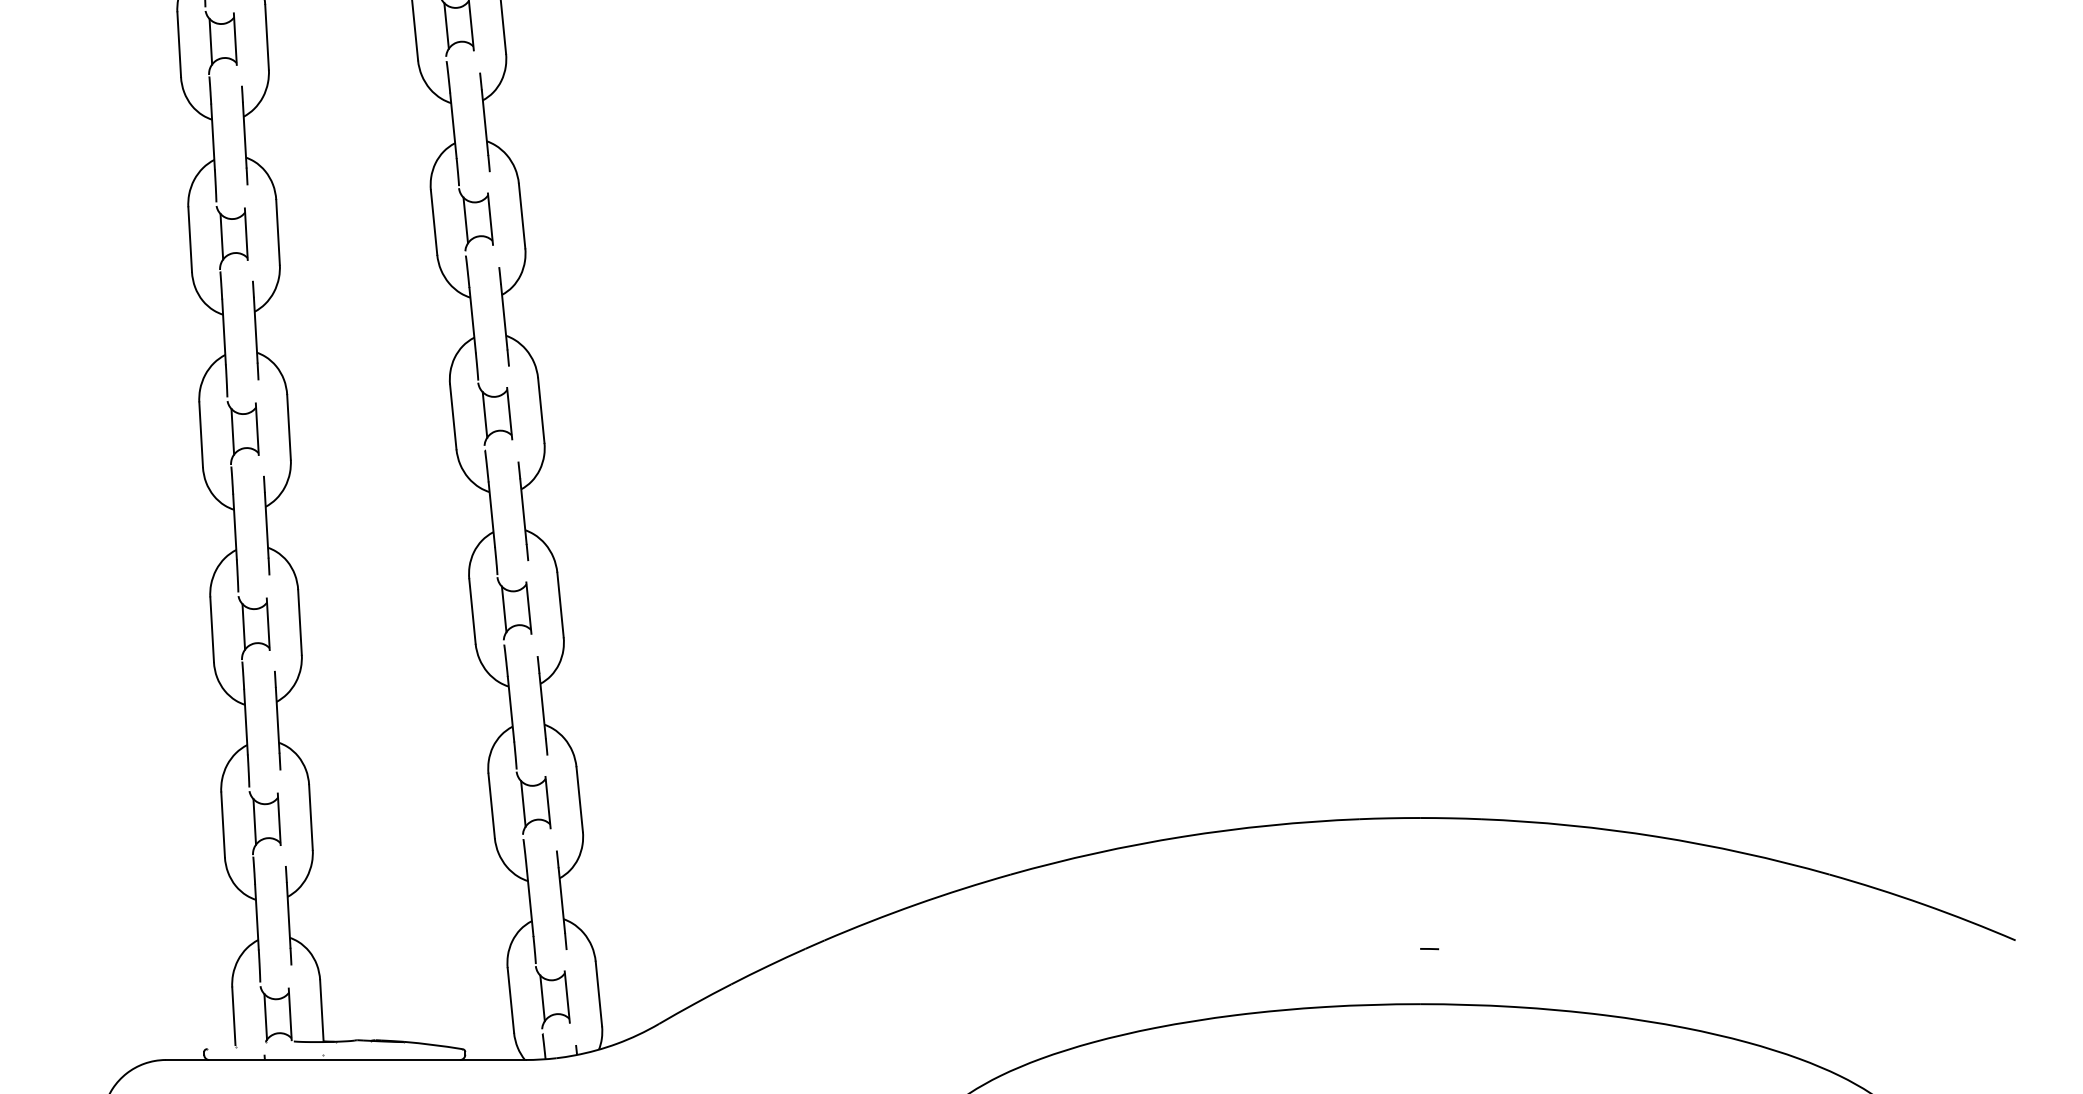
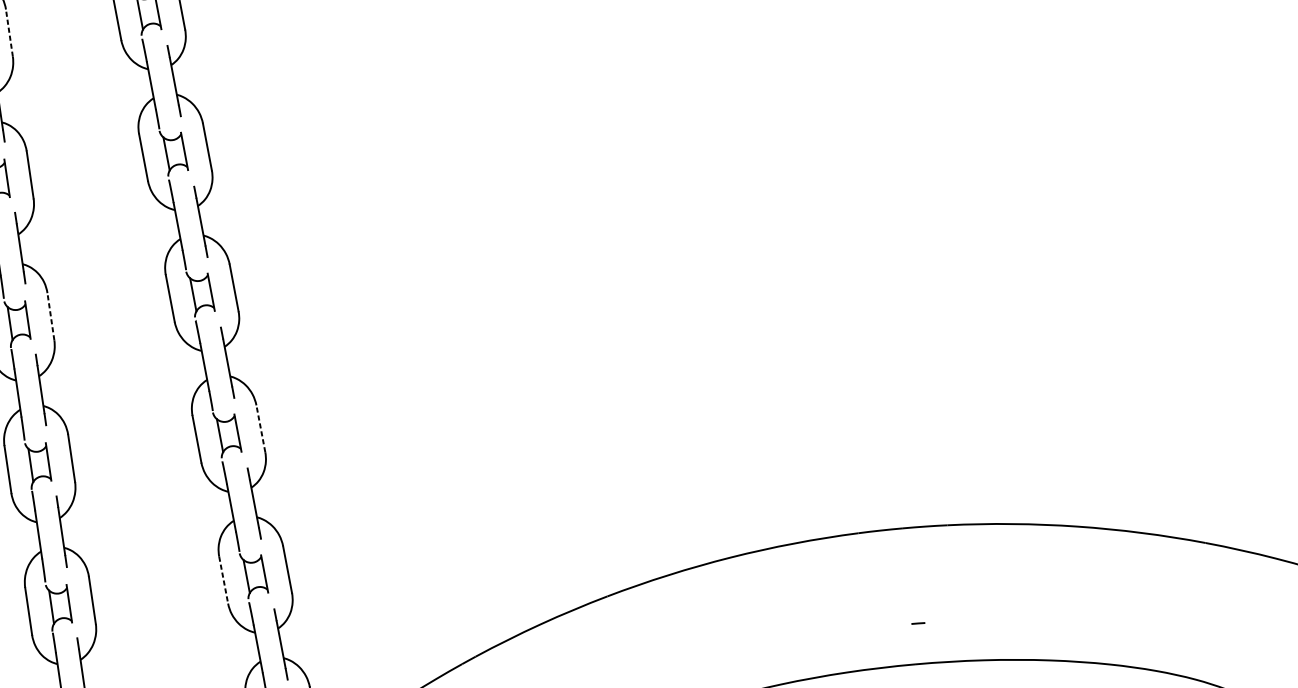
line: (267, 36) -> (9, 32), solid -> dashed
line: (289, 426) -> (51, 316), solid -> dashed
line: (560, 604) -> (260, 428), solid -> dashed
line: (491, 806) -> (223, 580), solid -> dashed

